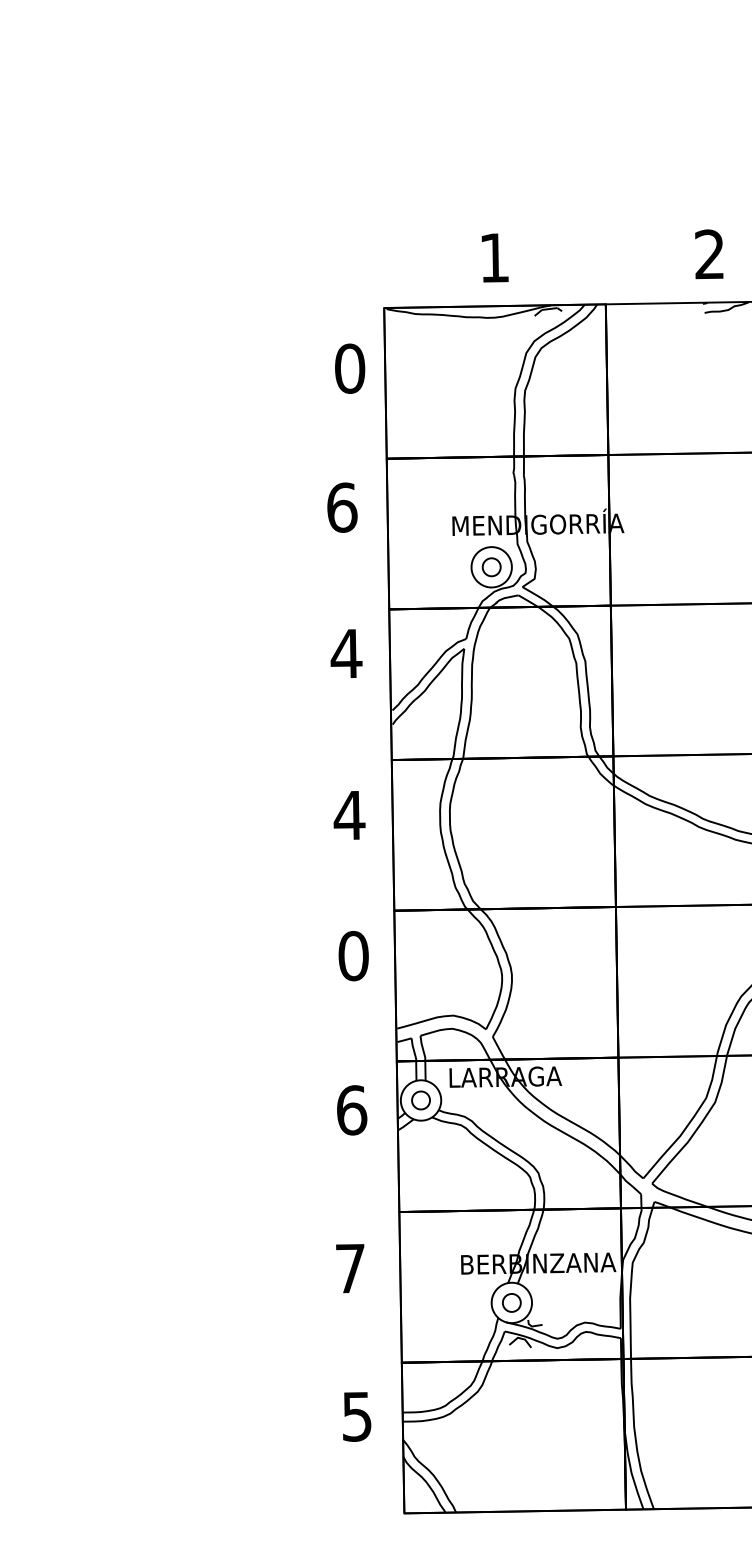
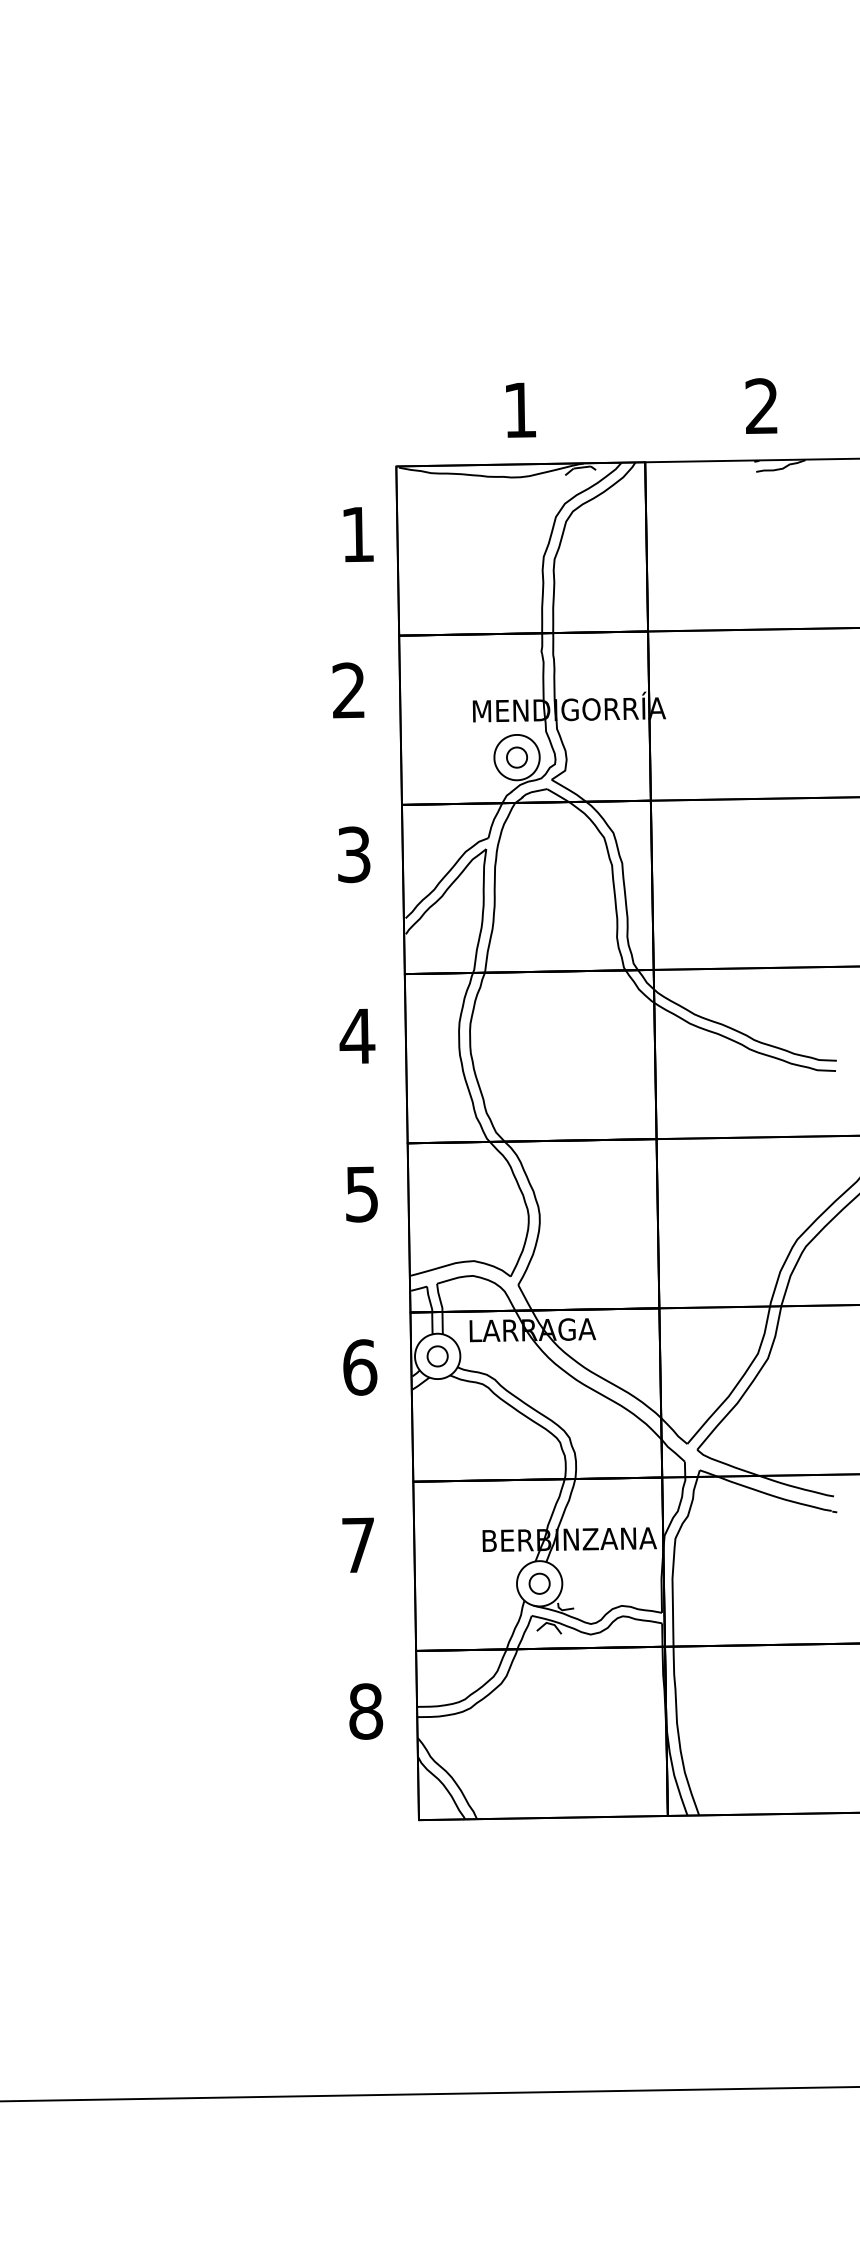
text: (349, 368) -> (357, 534), 0 -> 1
text: (342, 507) -> (349, 690), 6 -> 2
text: (346, 653) -> (353, 854), 4 -> 3
text: (354, 956) -> (362, 1194), 0 -> 5
text: (357, 1416) -> (366, 1711), 5 -> 8

